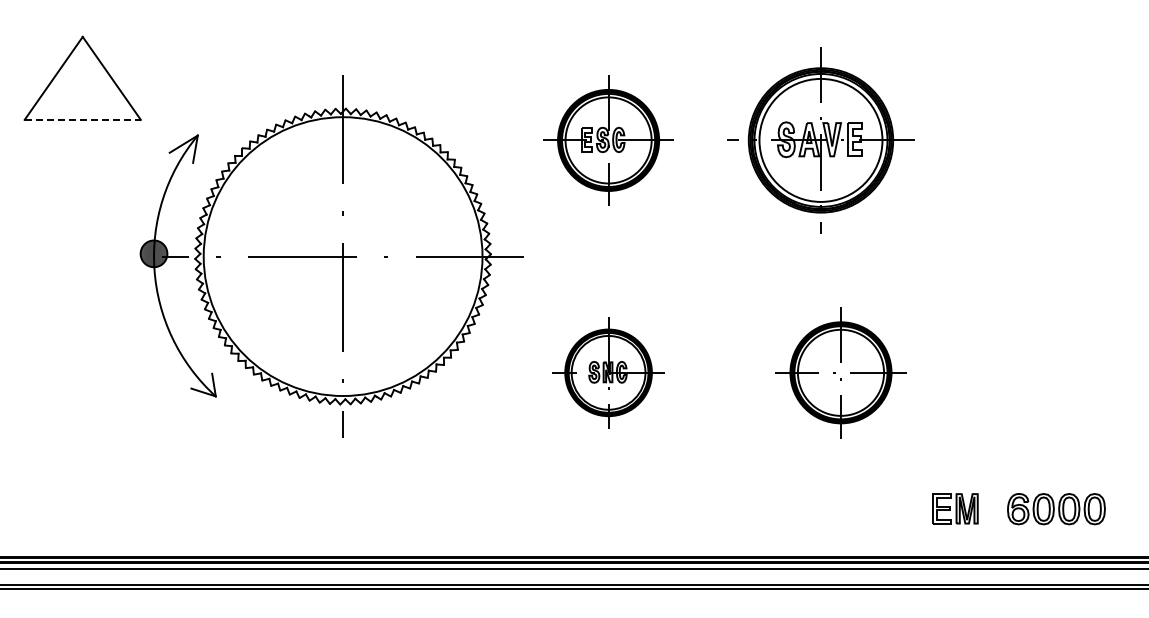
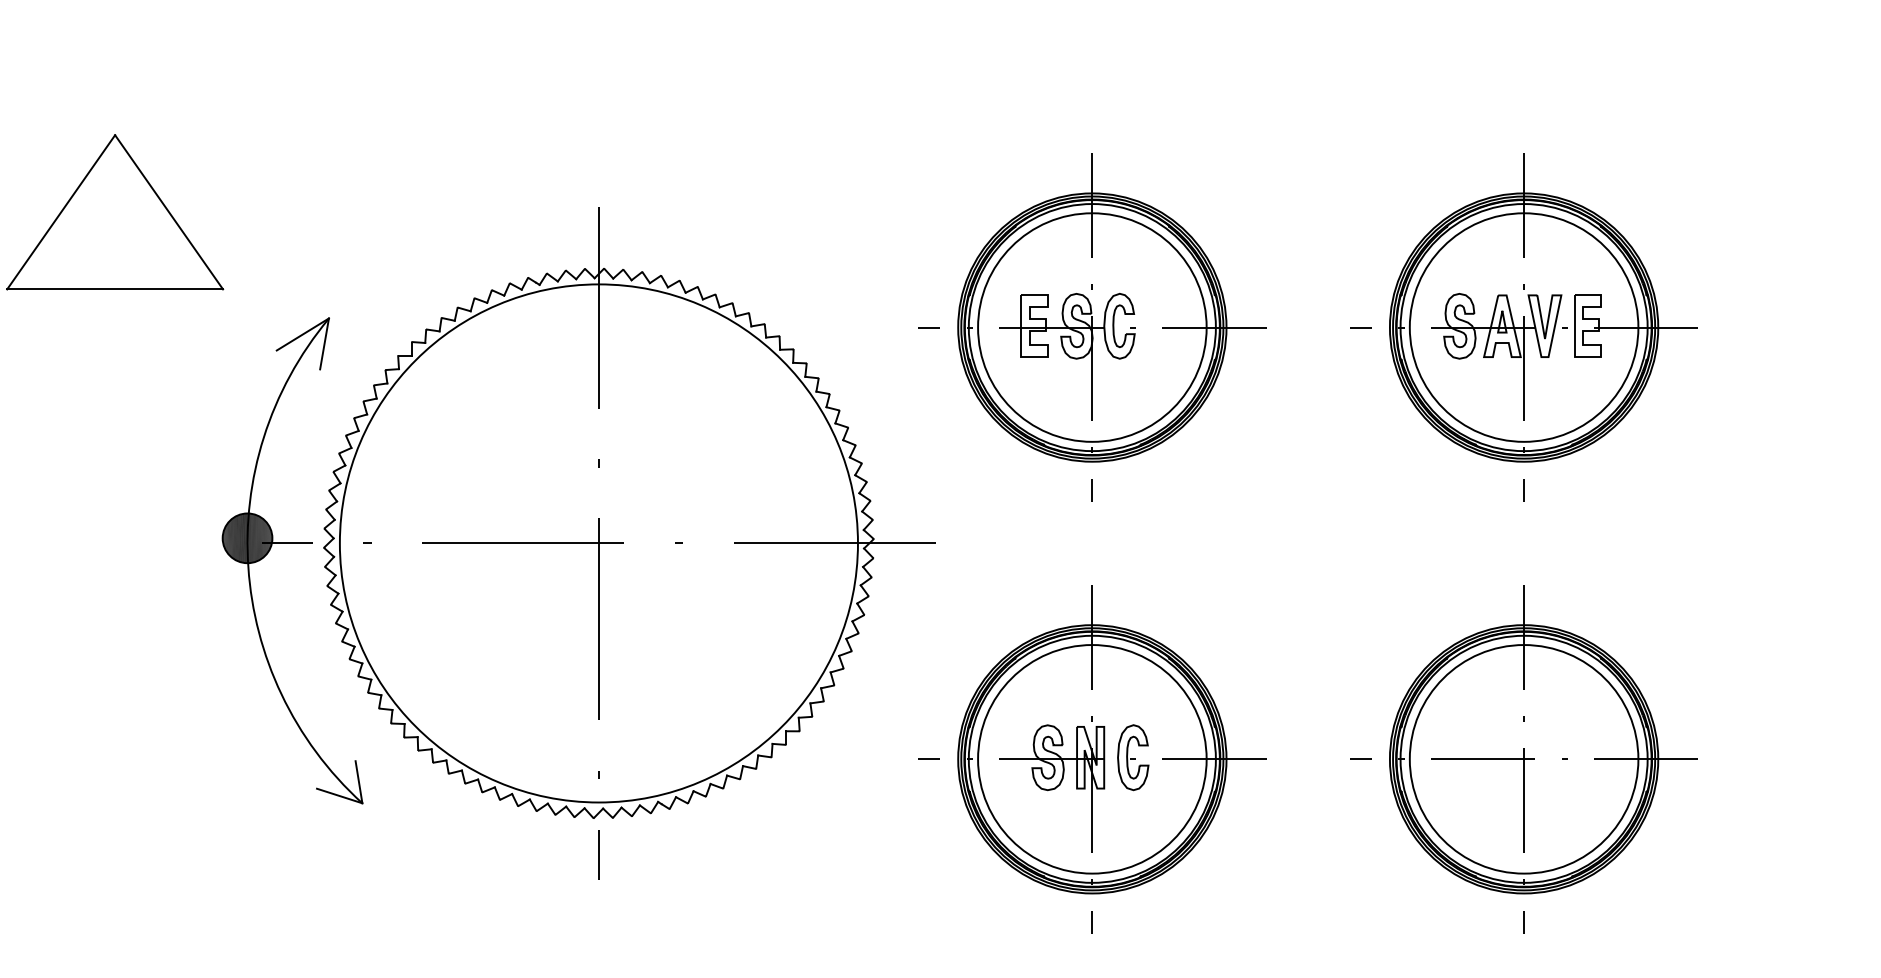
line: (83, 119) -> (116, 288), dashed -> solid
part: (608, 140) -> (1092, 327), size x1.43
part: (820, 140) -> (1523, 327), moved
part: (608, 372) -> (1092, 758), size x1.67
part: (840, 372) -> (1523, 758), size x1.43

